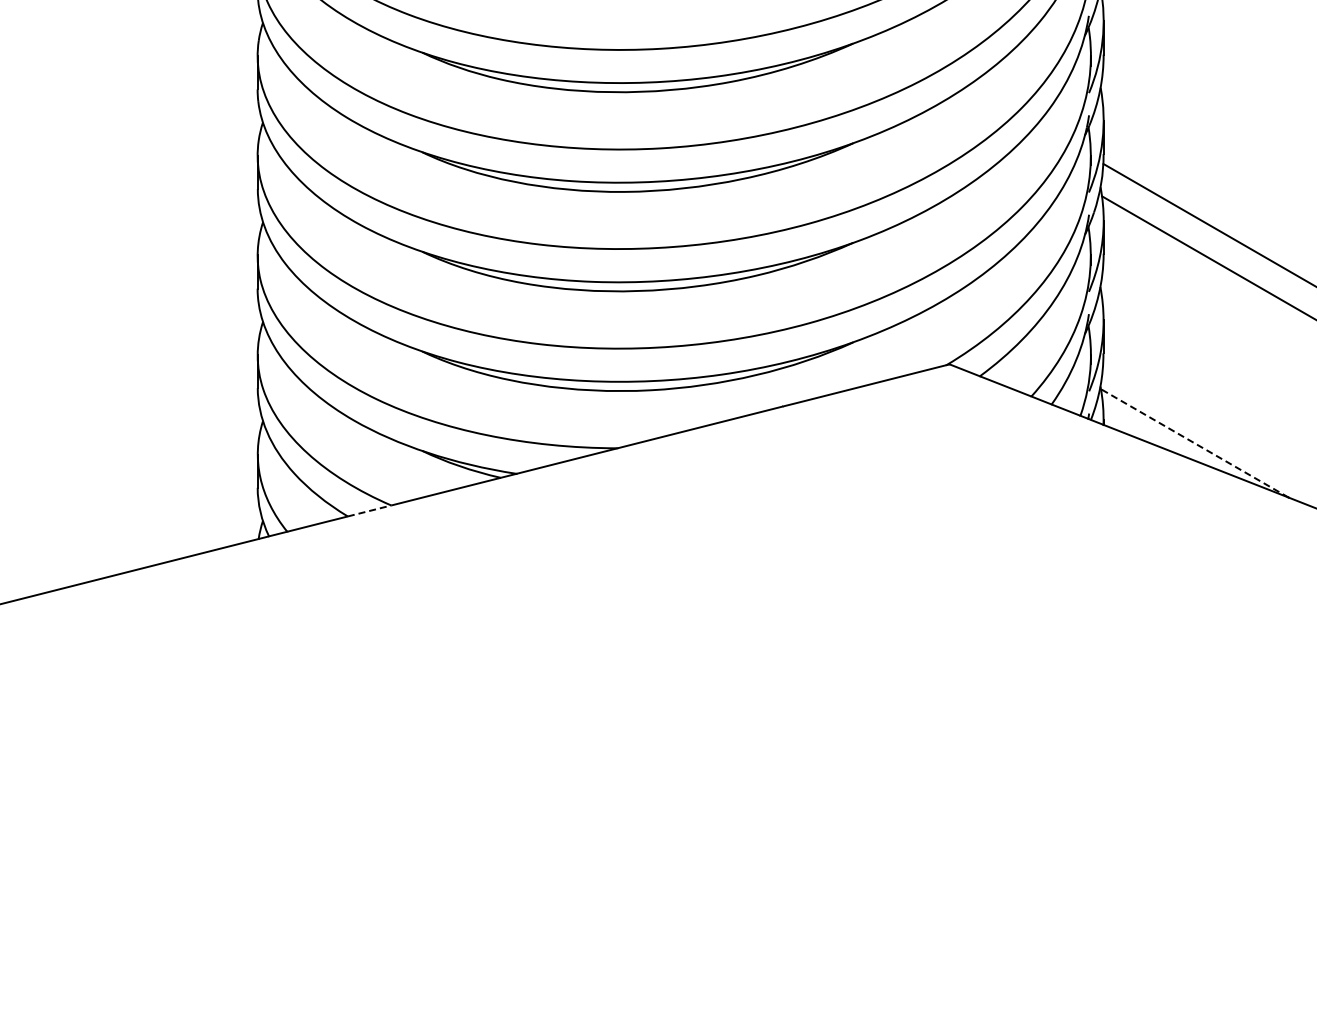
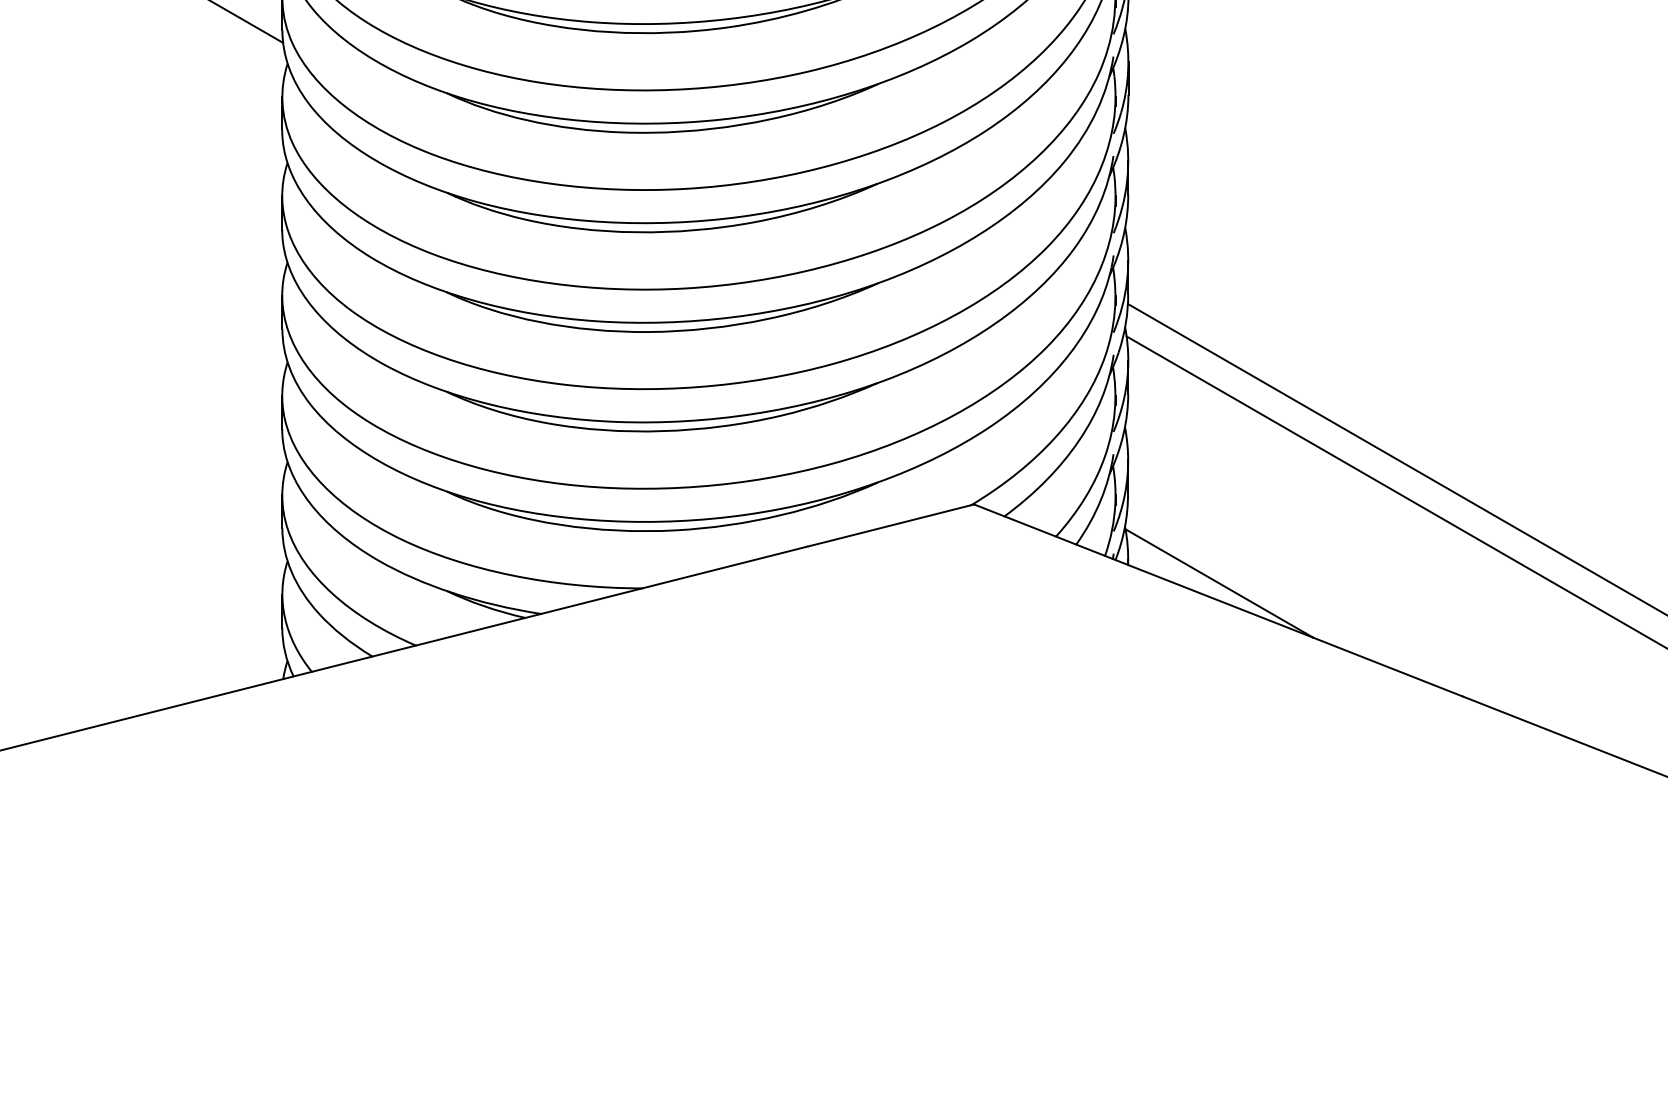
line: (1194, 443) -> (1219, 583), dashed -> solid
line: (369, 510) -> (394, 650), dashed -> solid

